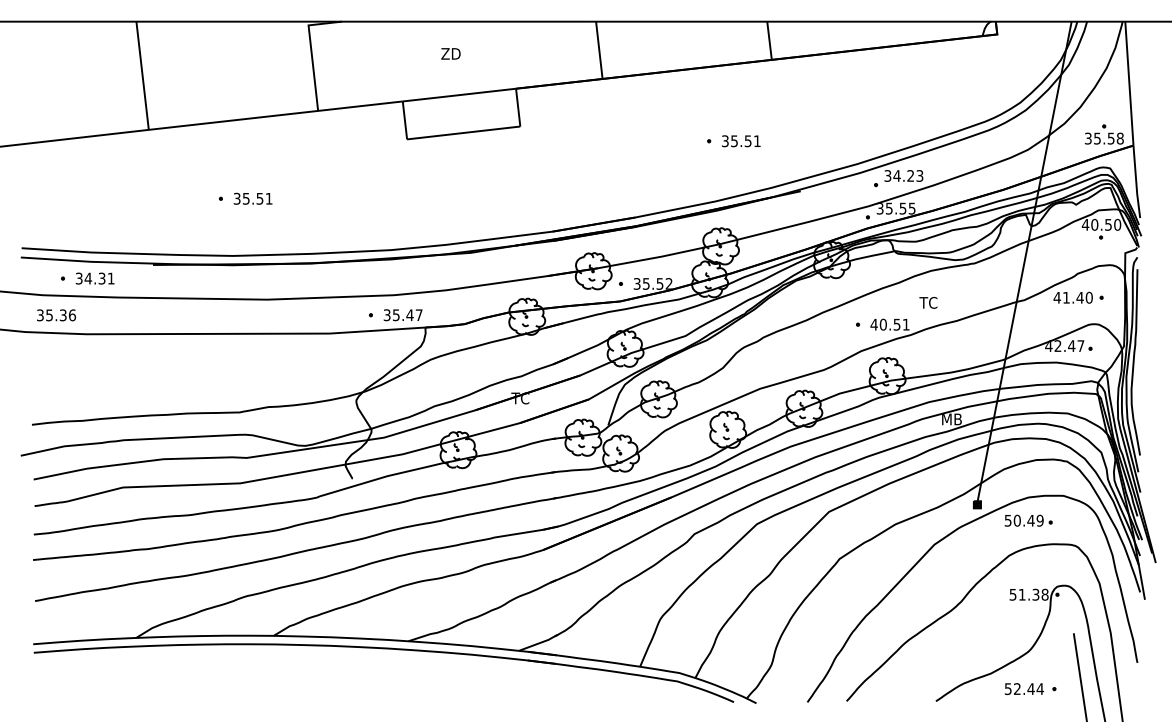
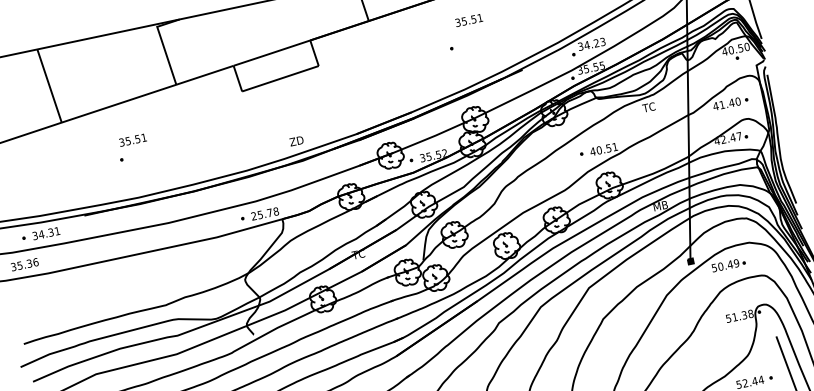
text: (450, 53) -> (296, 140), moved
text: (741, 141) -> (469, 20), moved
text: (252, 198) -> (132, 140), moved
text: (928, 302) -> (648, 107), moved
text: (402, 315) -> (264, 214), 35.47 -> 25.78

